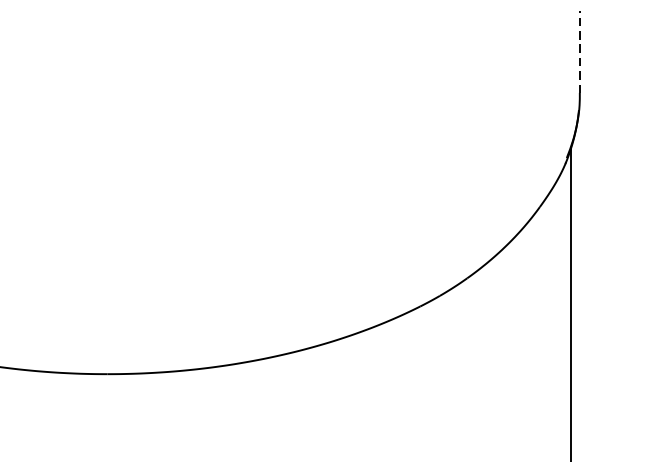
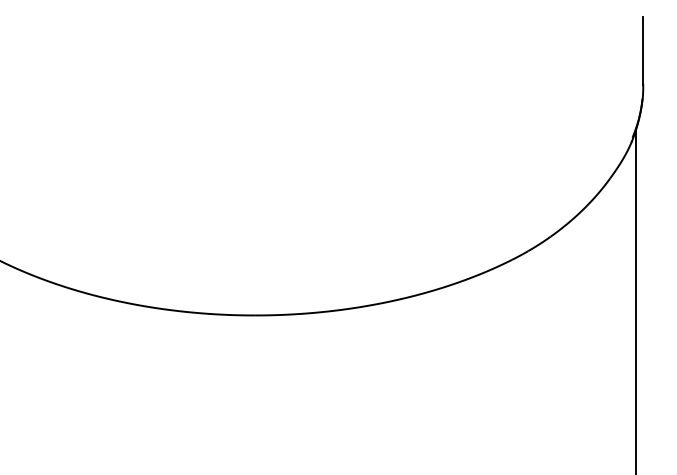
line: (580, 51) -> (643, 50), dashed -> solid

